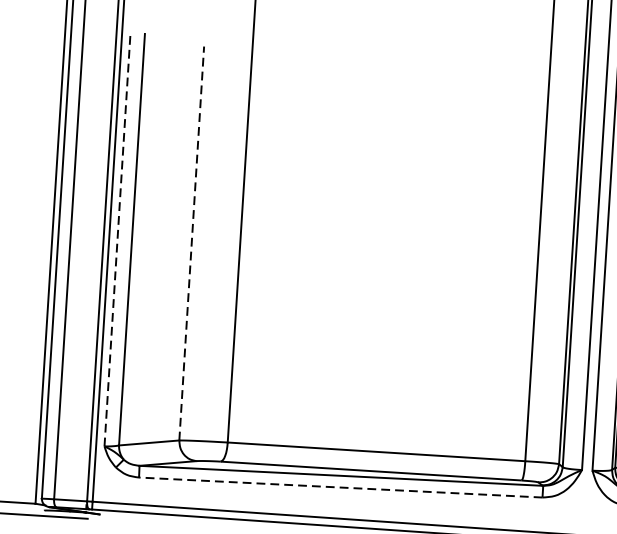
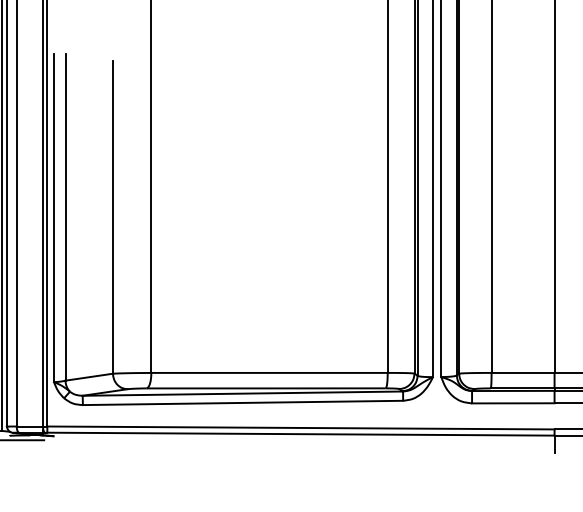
line: (118, 239) -> (54, 217), dashed -> solid
line: (191, 242) -> (112, 216), dashed -> solid
line: (340, 486) -> (242, 402), dashed -> solid

